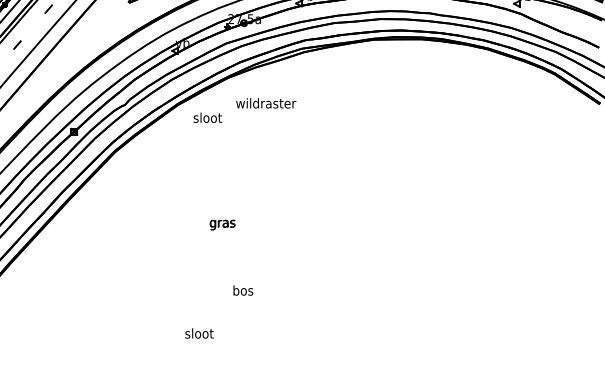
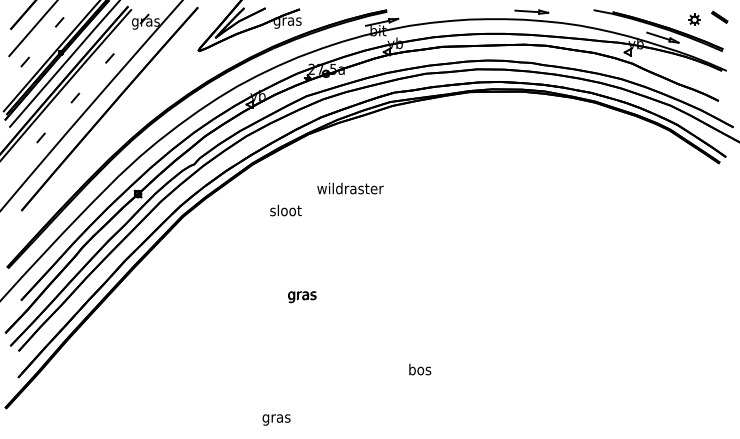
text: (266, 103) -> (350, 188), moved
text: (207, 117) -> (285, 210), moved
text: (243, 290) -> (420, 369), moved
text: (199, 334) -> (276, 418), sloot -> gras

